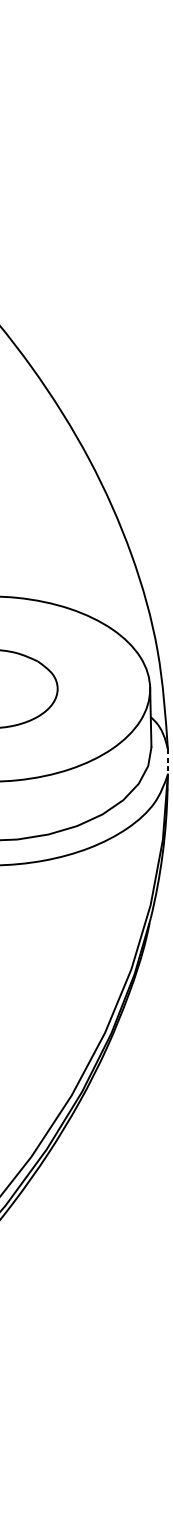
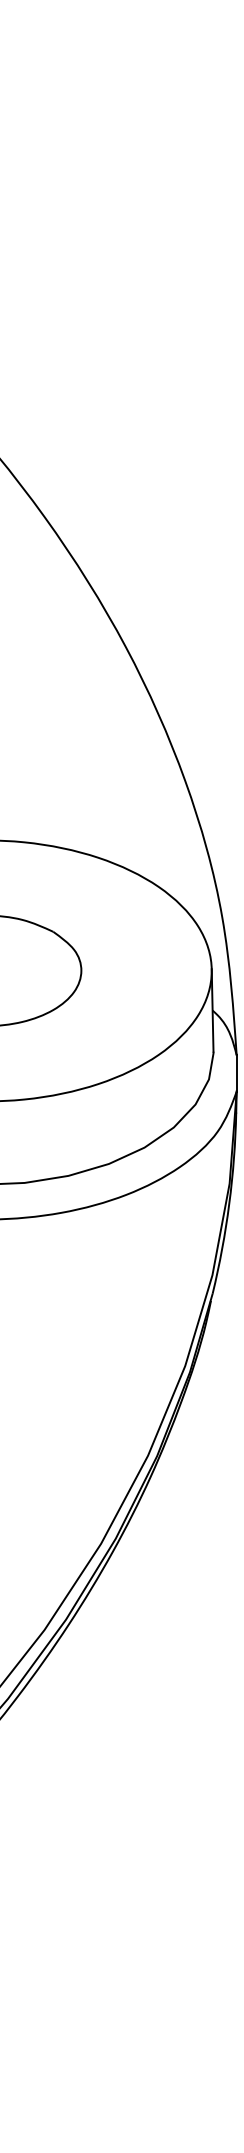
line: (167, 761) -> (236, 1073), dashed -> solid

